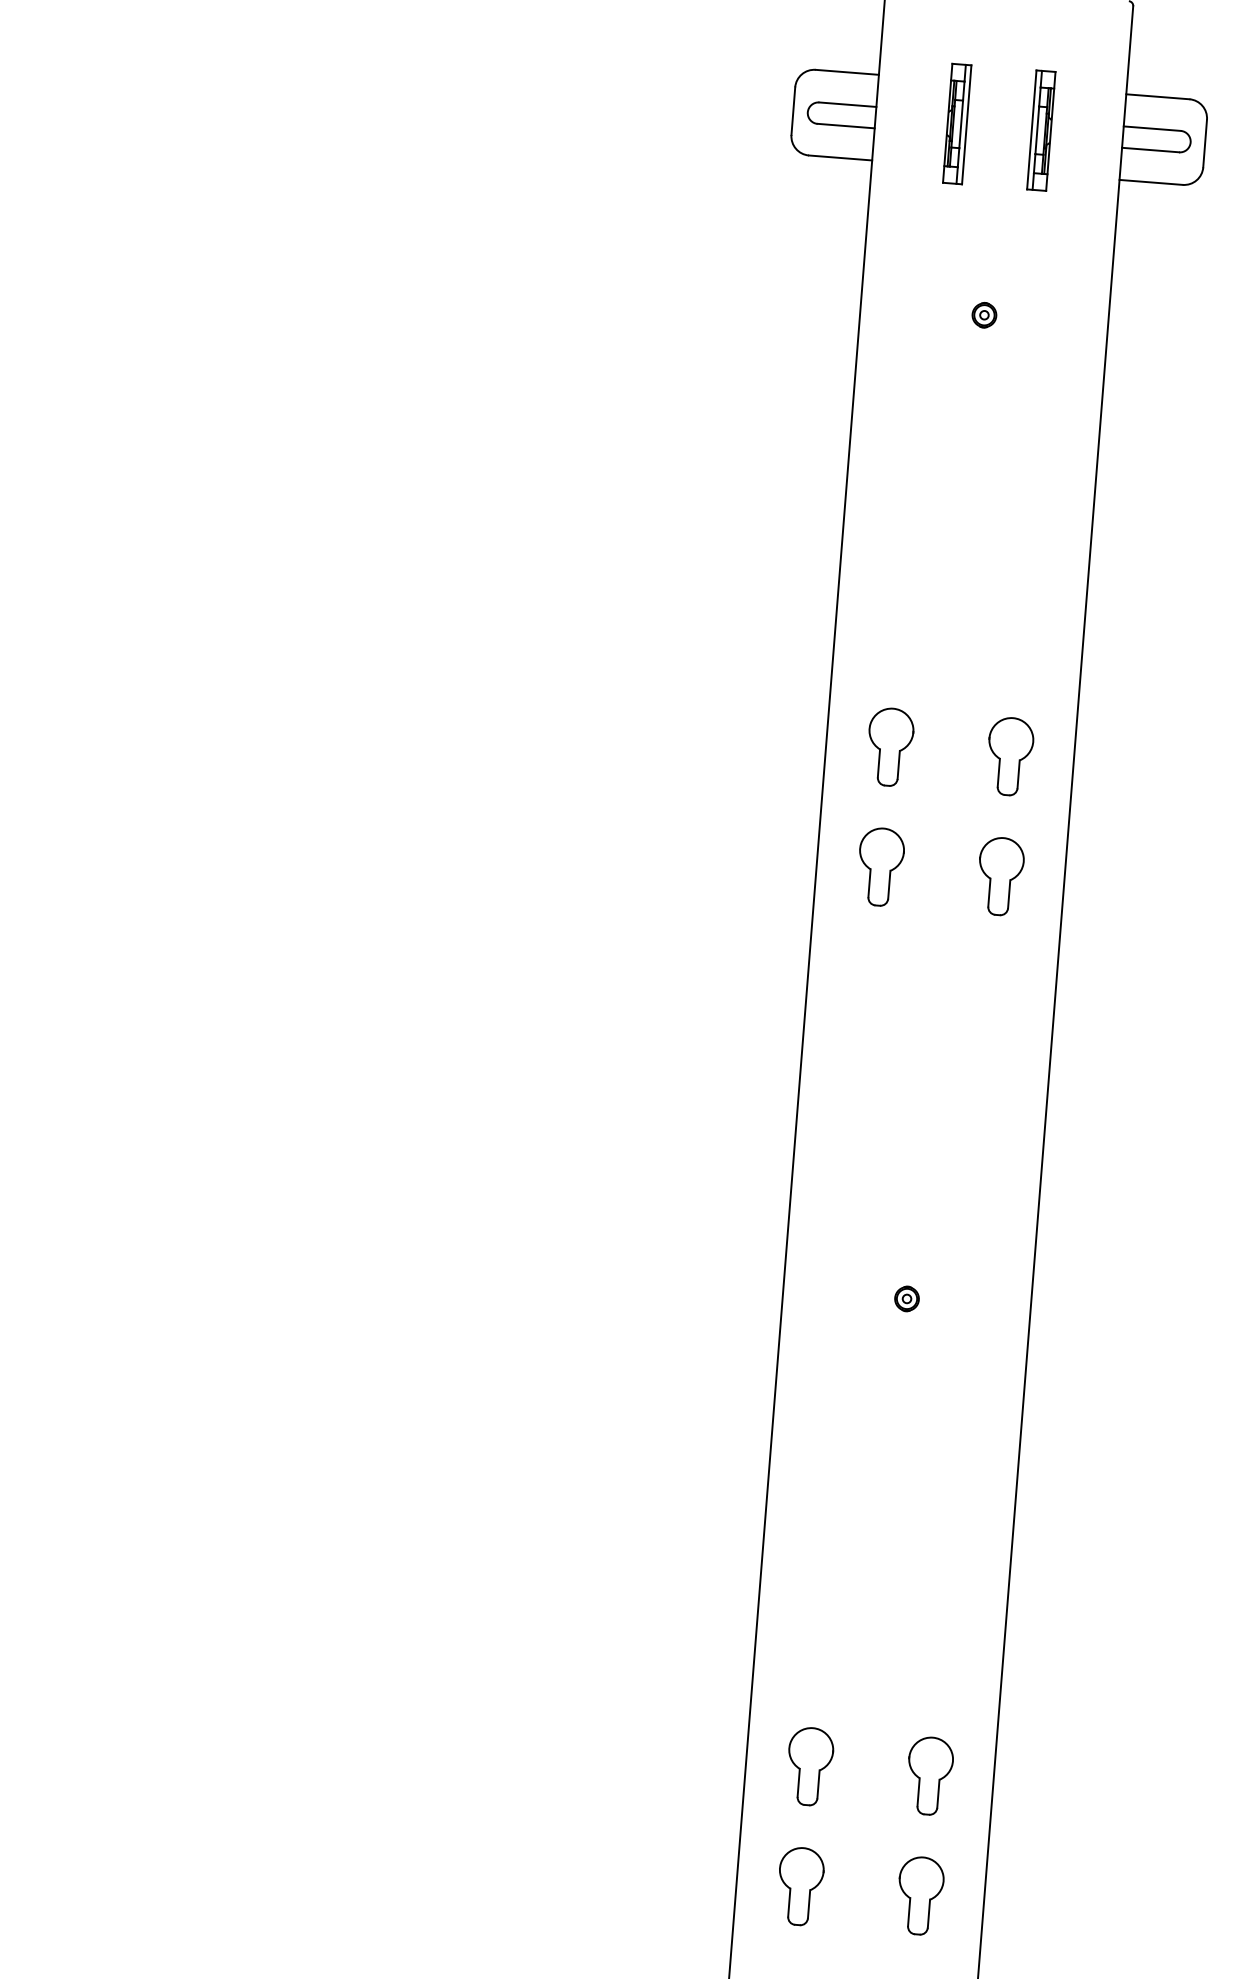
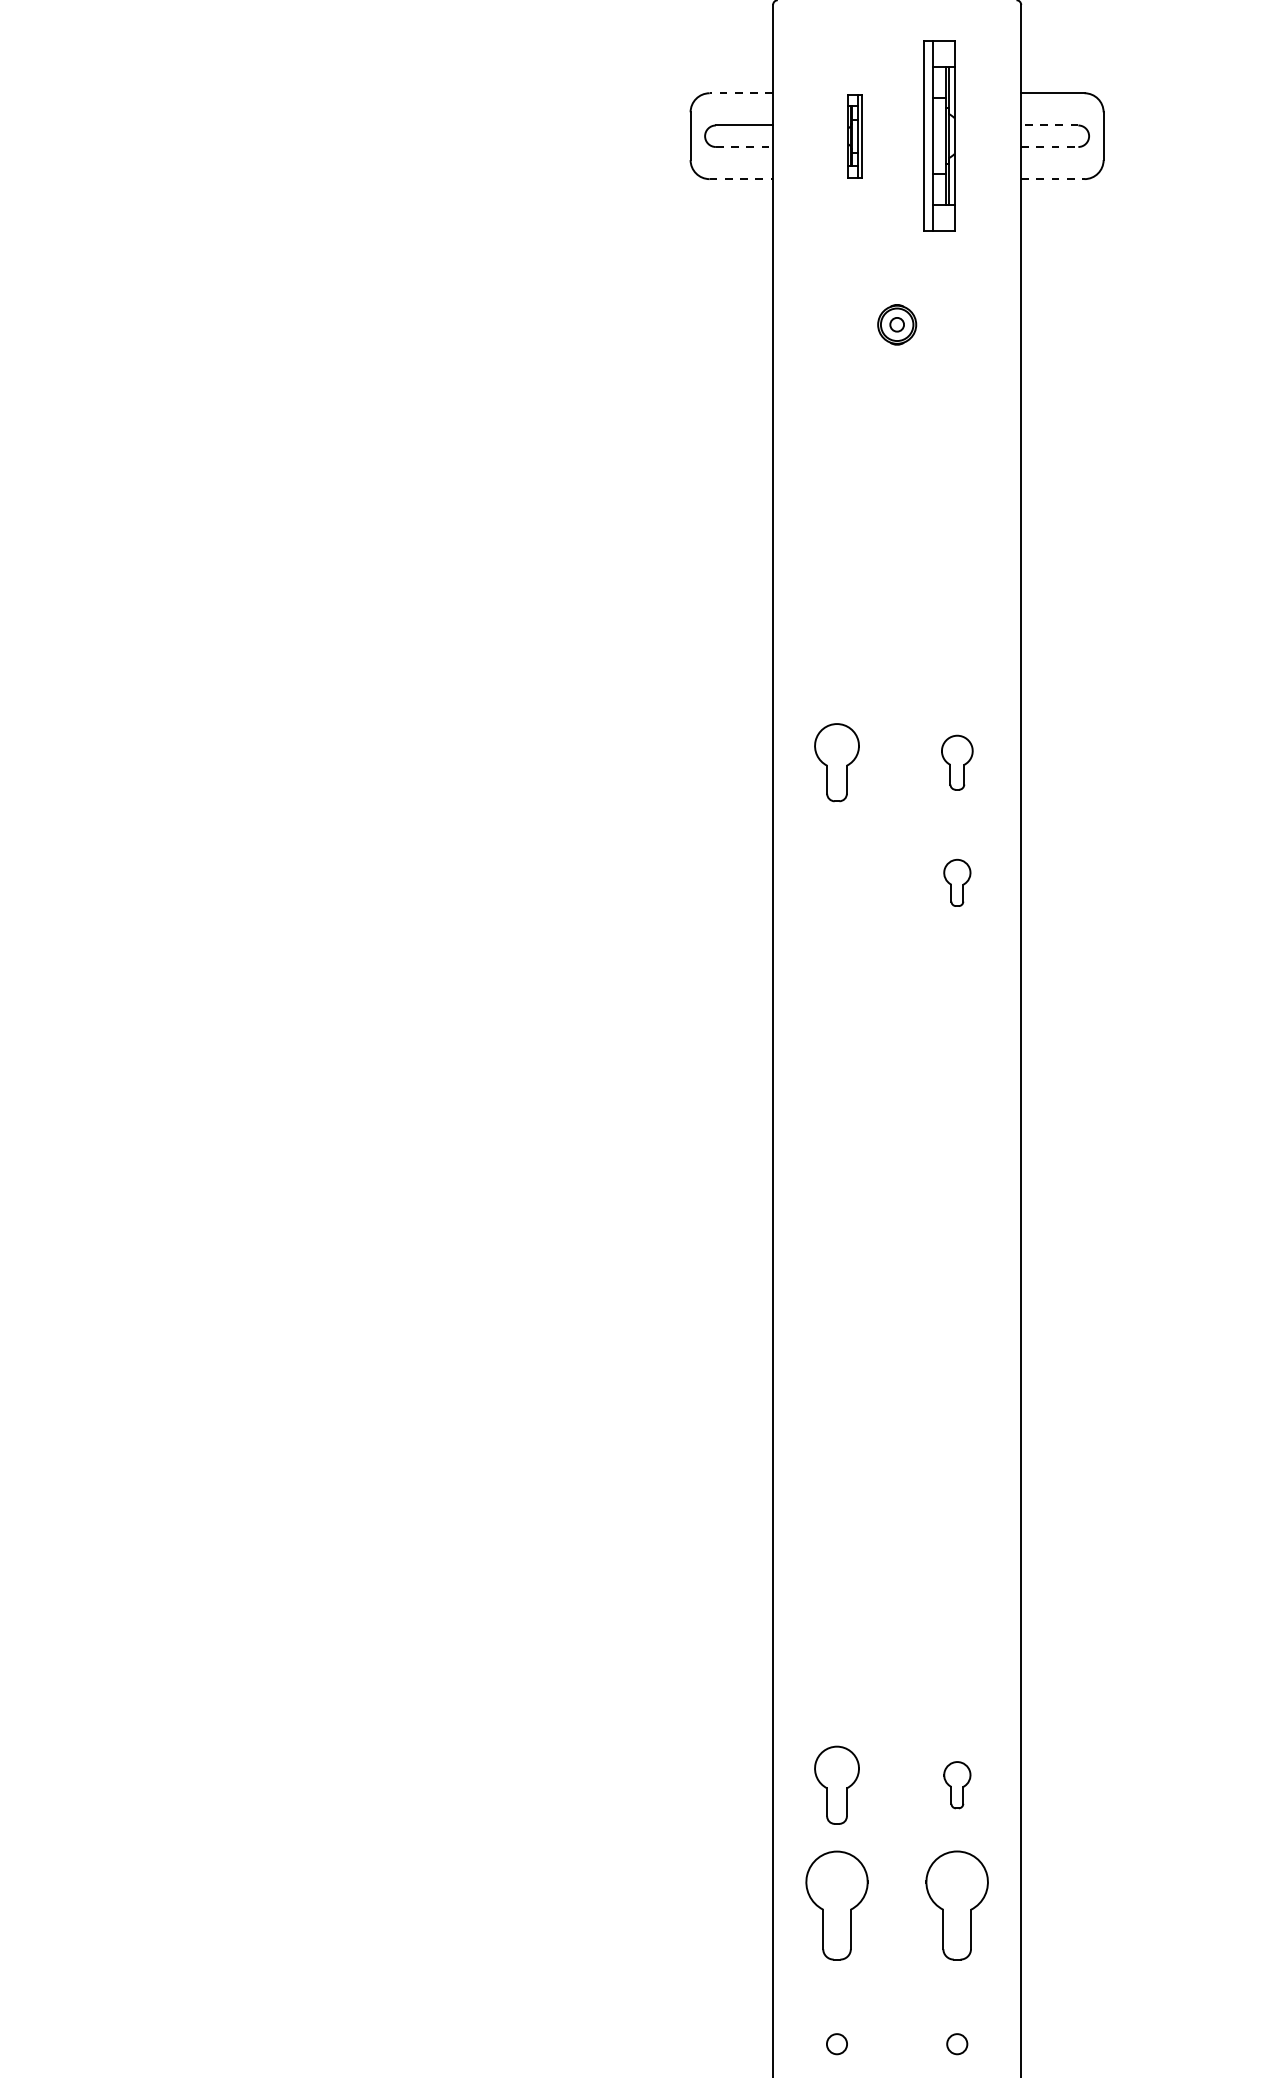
line: (847, 72) -> (741, 93), solid -> dashed
part: (956, 124) -> (854, 136), size x0.7
line: (846, 125) -> (744, 146), solid -> dashed
line: (1151, 128) -> (1049, 125), solid -> dashed
part: (1041, 131) -> (939, 136), size x1.6
line: (1150, 149) -> (1049, 146), solid -> dashed
line: (840, 158) -> (741, 179), solid -> dashed
line: (1150, 182) -> (1052, 179), solid -> dashed
part: (983, 315) -> (896, 324), size x1.6
part: (1010, 756) -> (957, 762), size x0.7
part: (880, 866) -> (836, 882), removed
part: (1000, 876) -> (957, 882), size x0.6
part: (906, 1299) -> (896, 1311), removed
part: (930, 1775) -> (957, 1784), size x0.6
part: (799, 1886) -> (836, 1905), size x1.4
part: (920, 1895) -> (957, 1905), size x1.4

